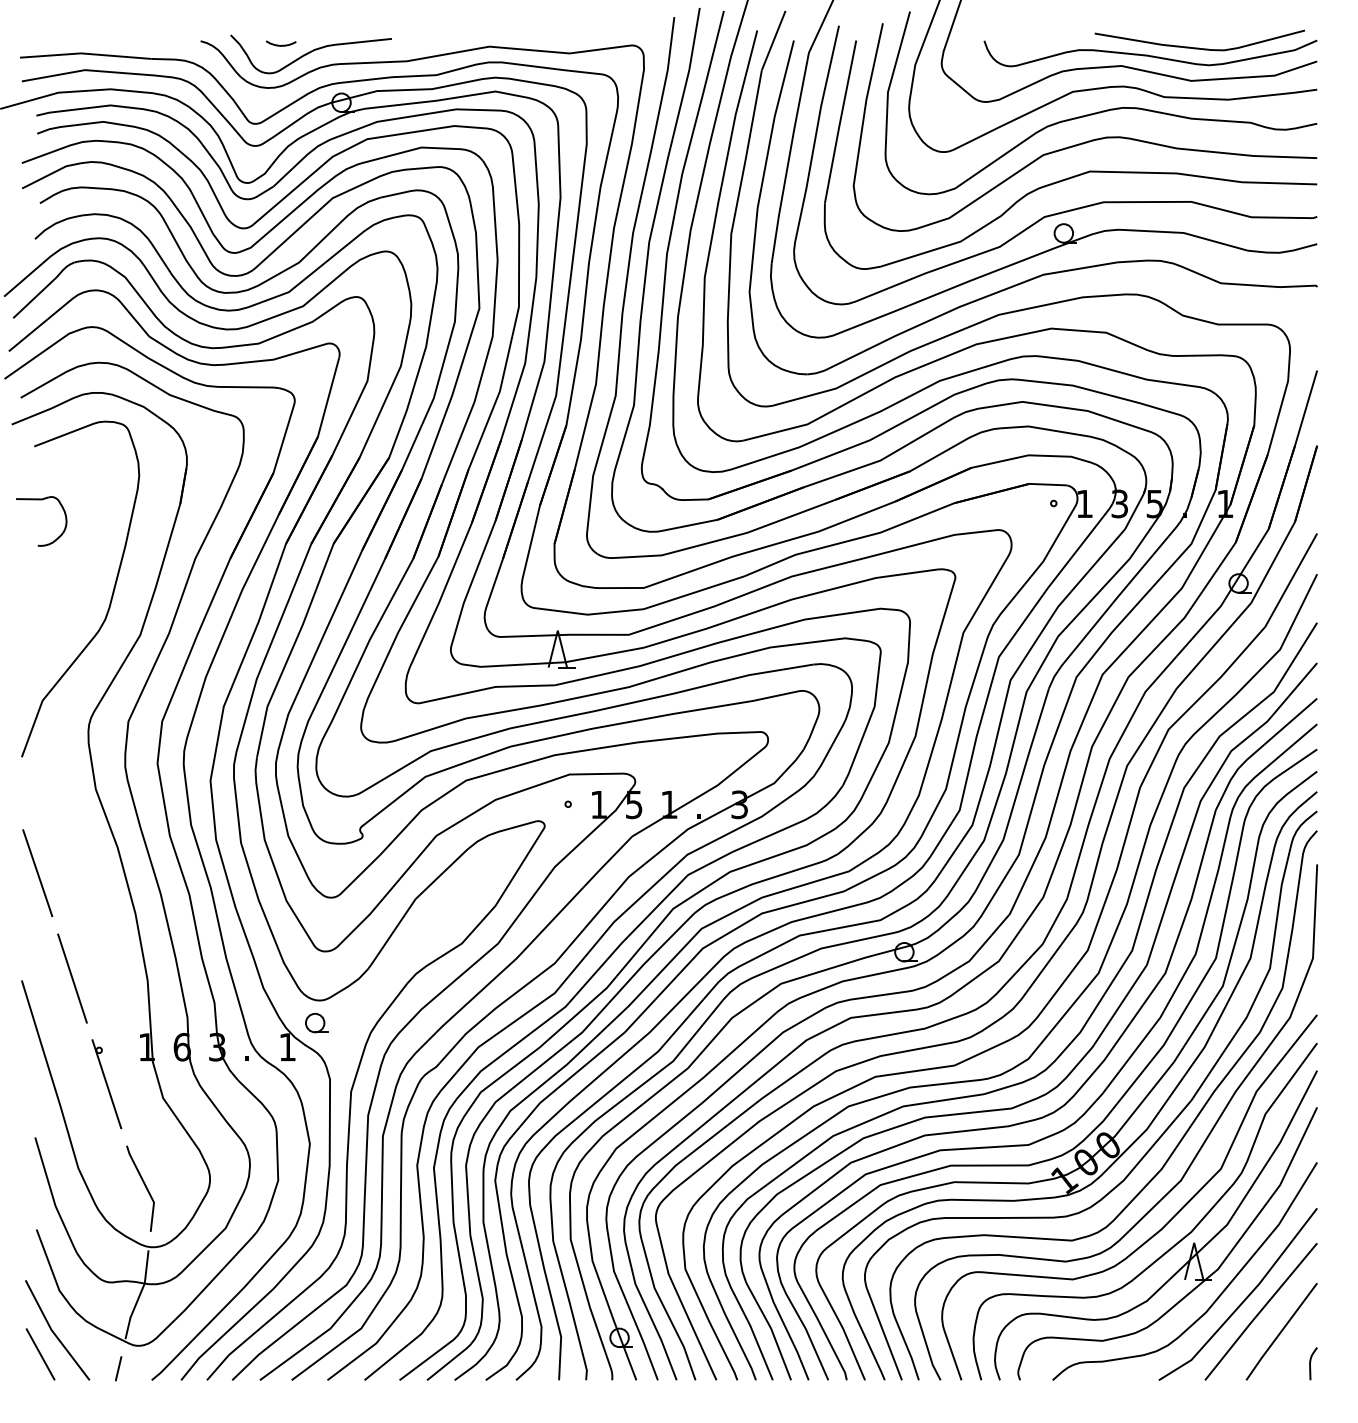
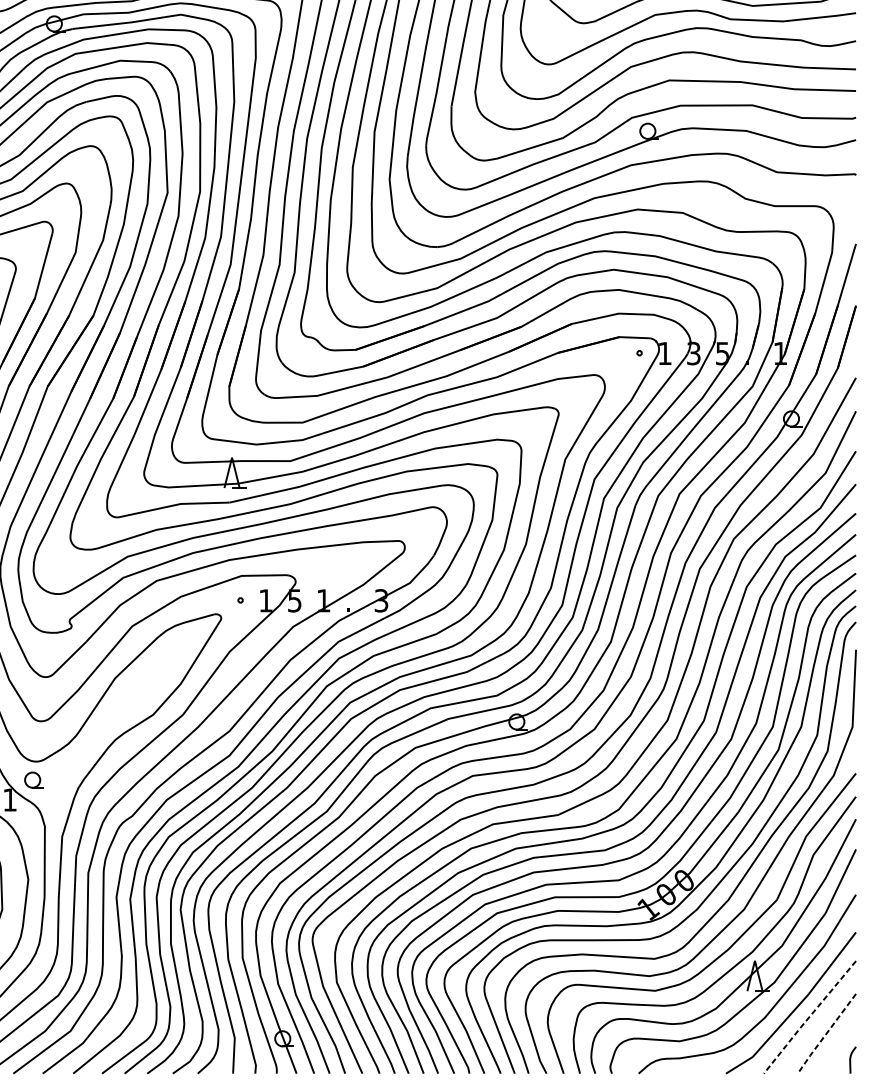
line: (1260, 1311) -> (809, 1017), solid -> dashed
line: (1281, 1331) -> (826, 1033), solid -> dashed

